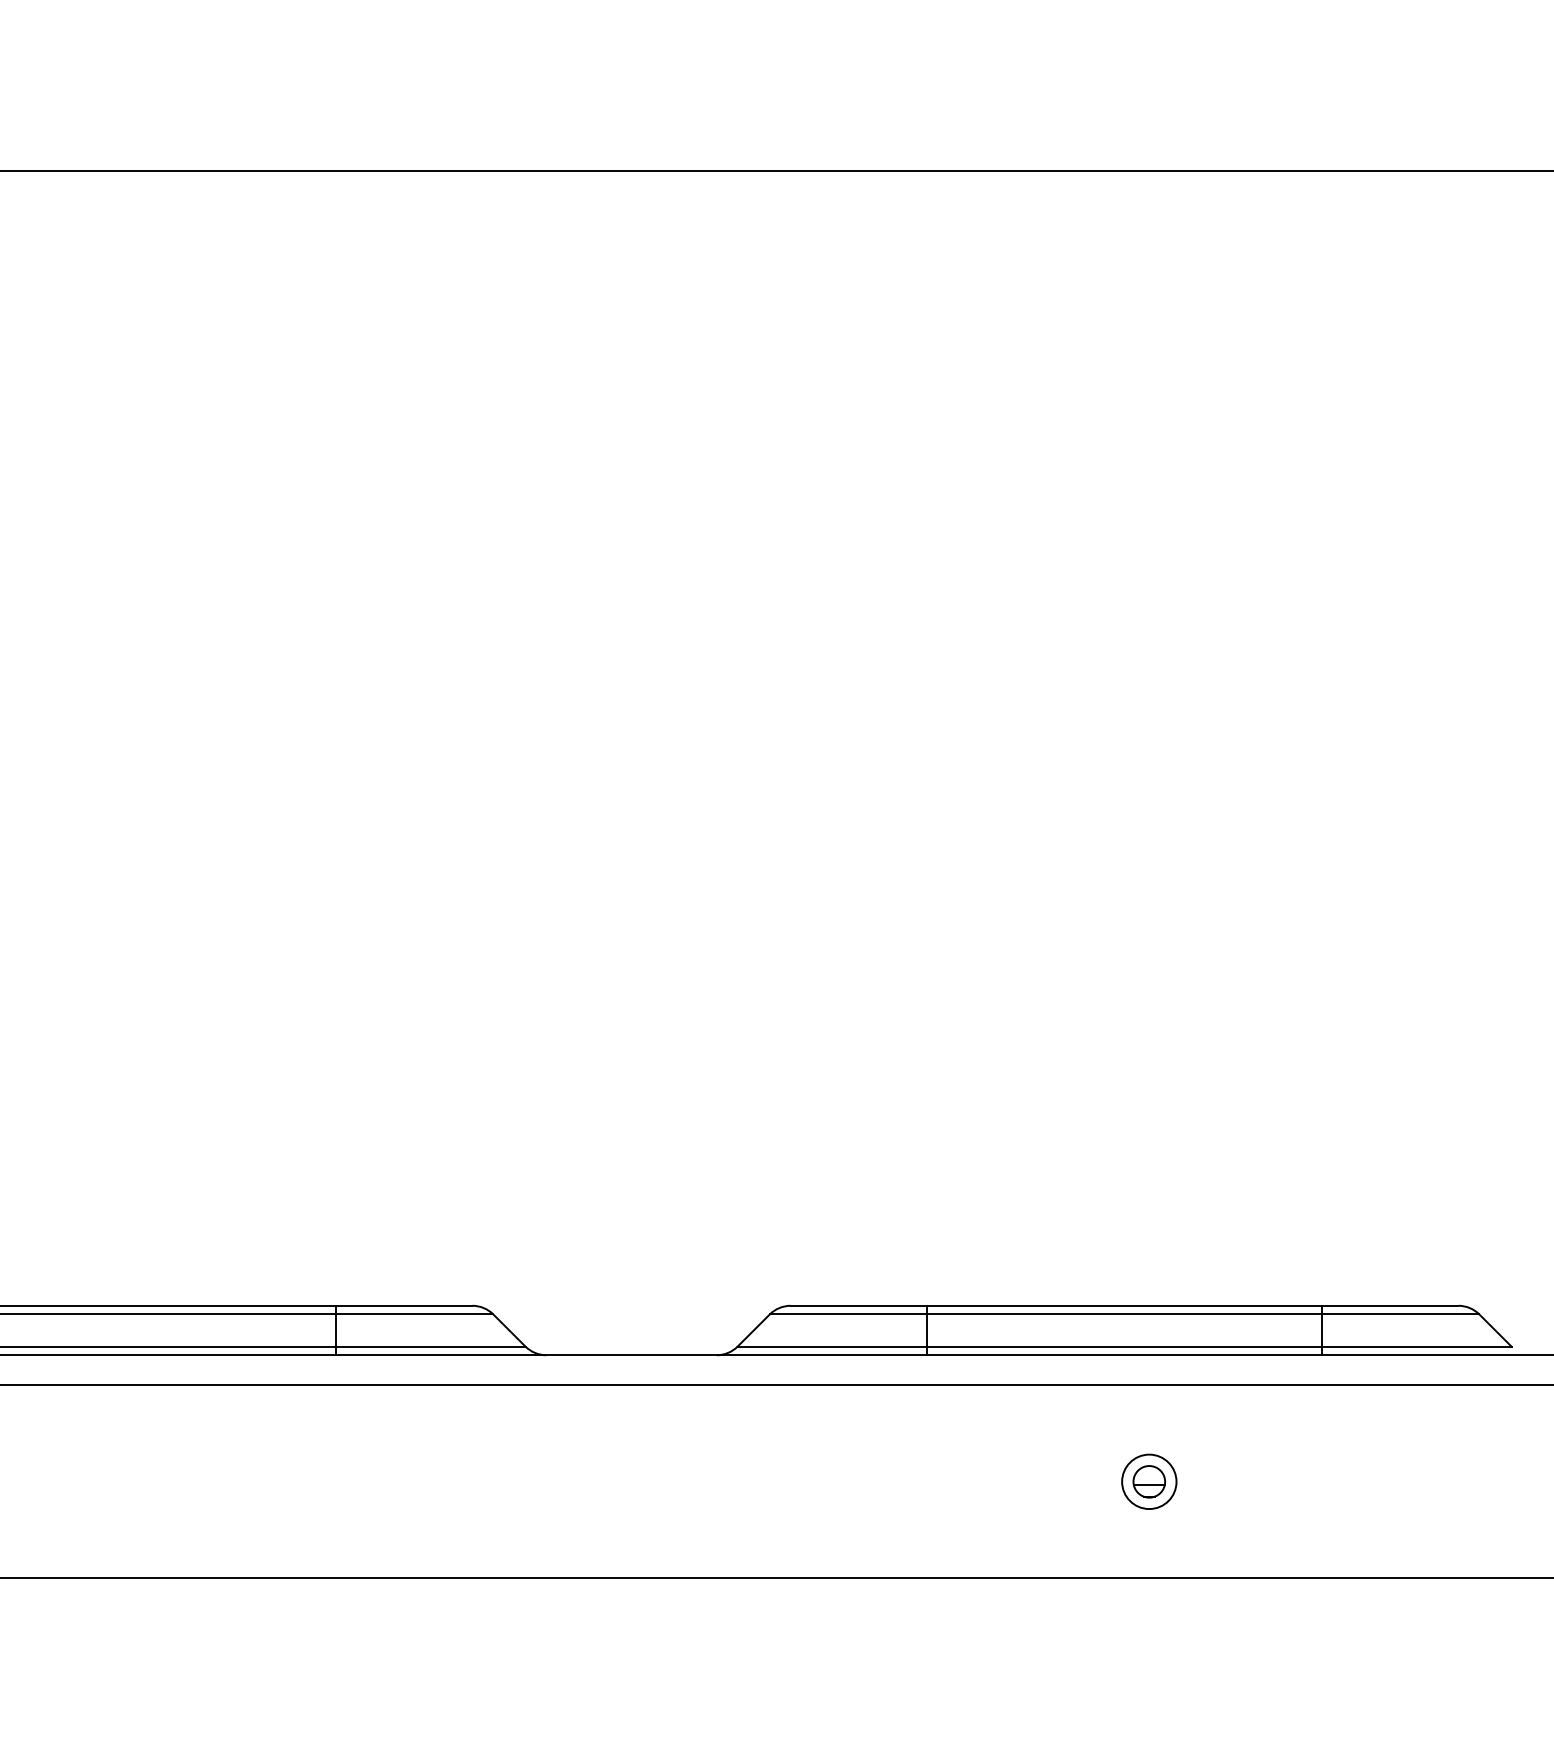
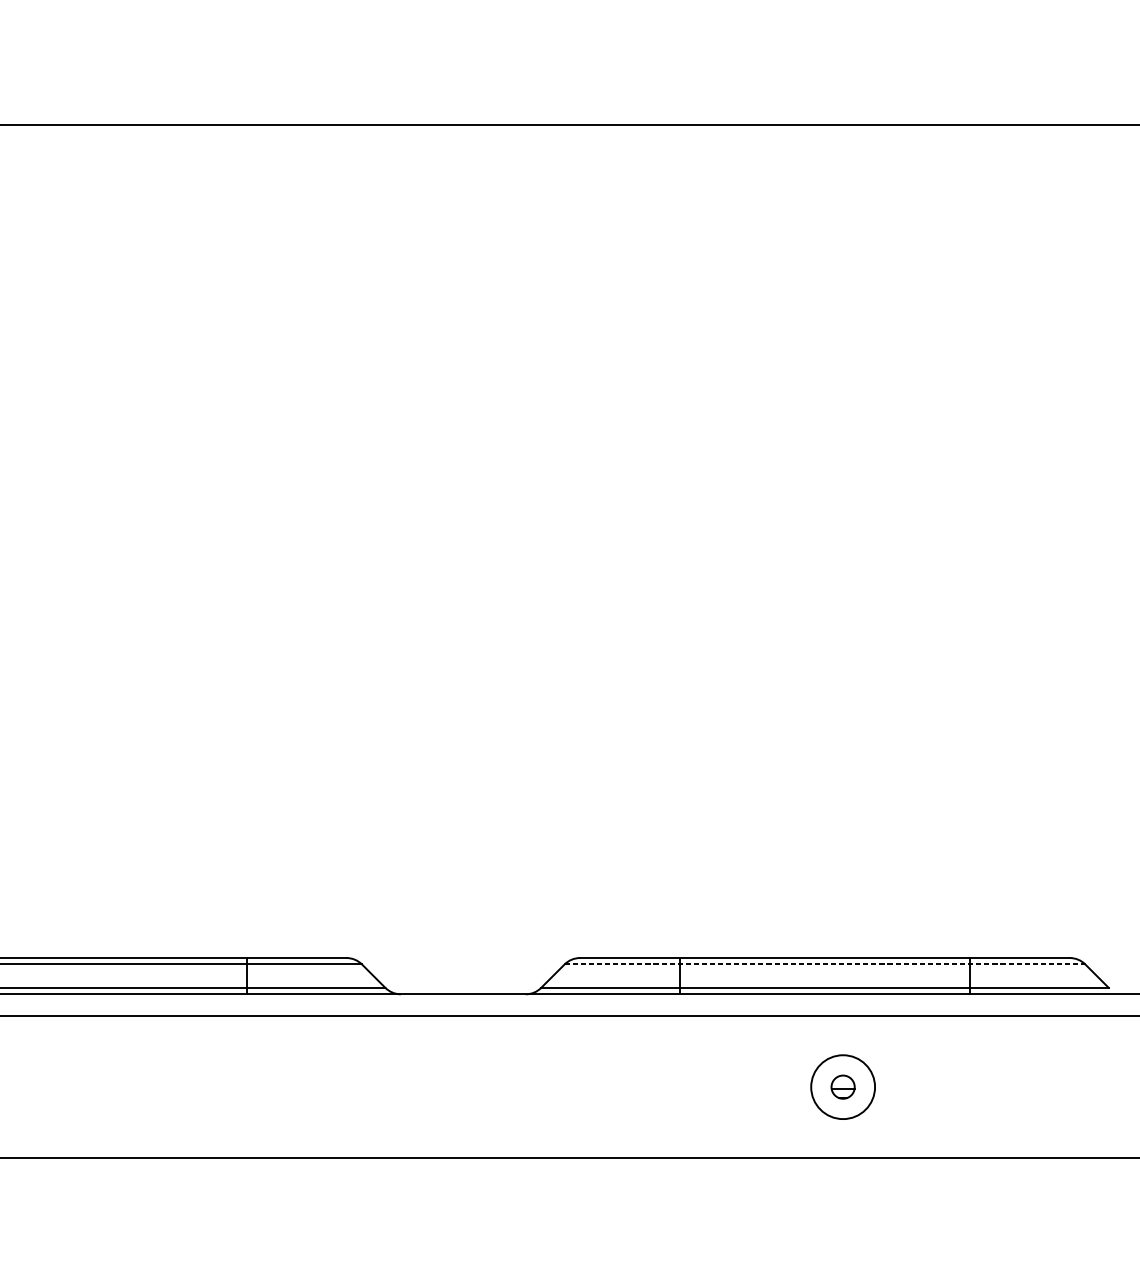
line: (1124, 1314) -> (824, 964), solid -> dashed
circle: (1149, 1481) -> (843, 1086), size x1.6

